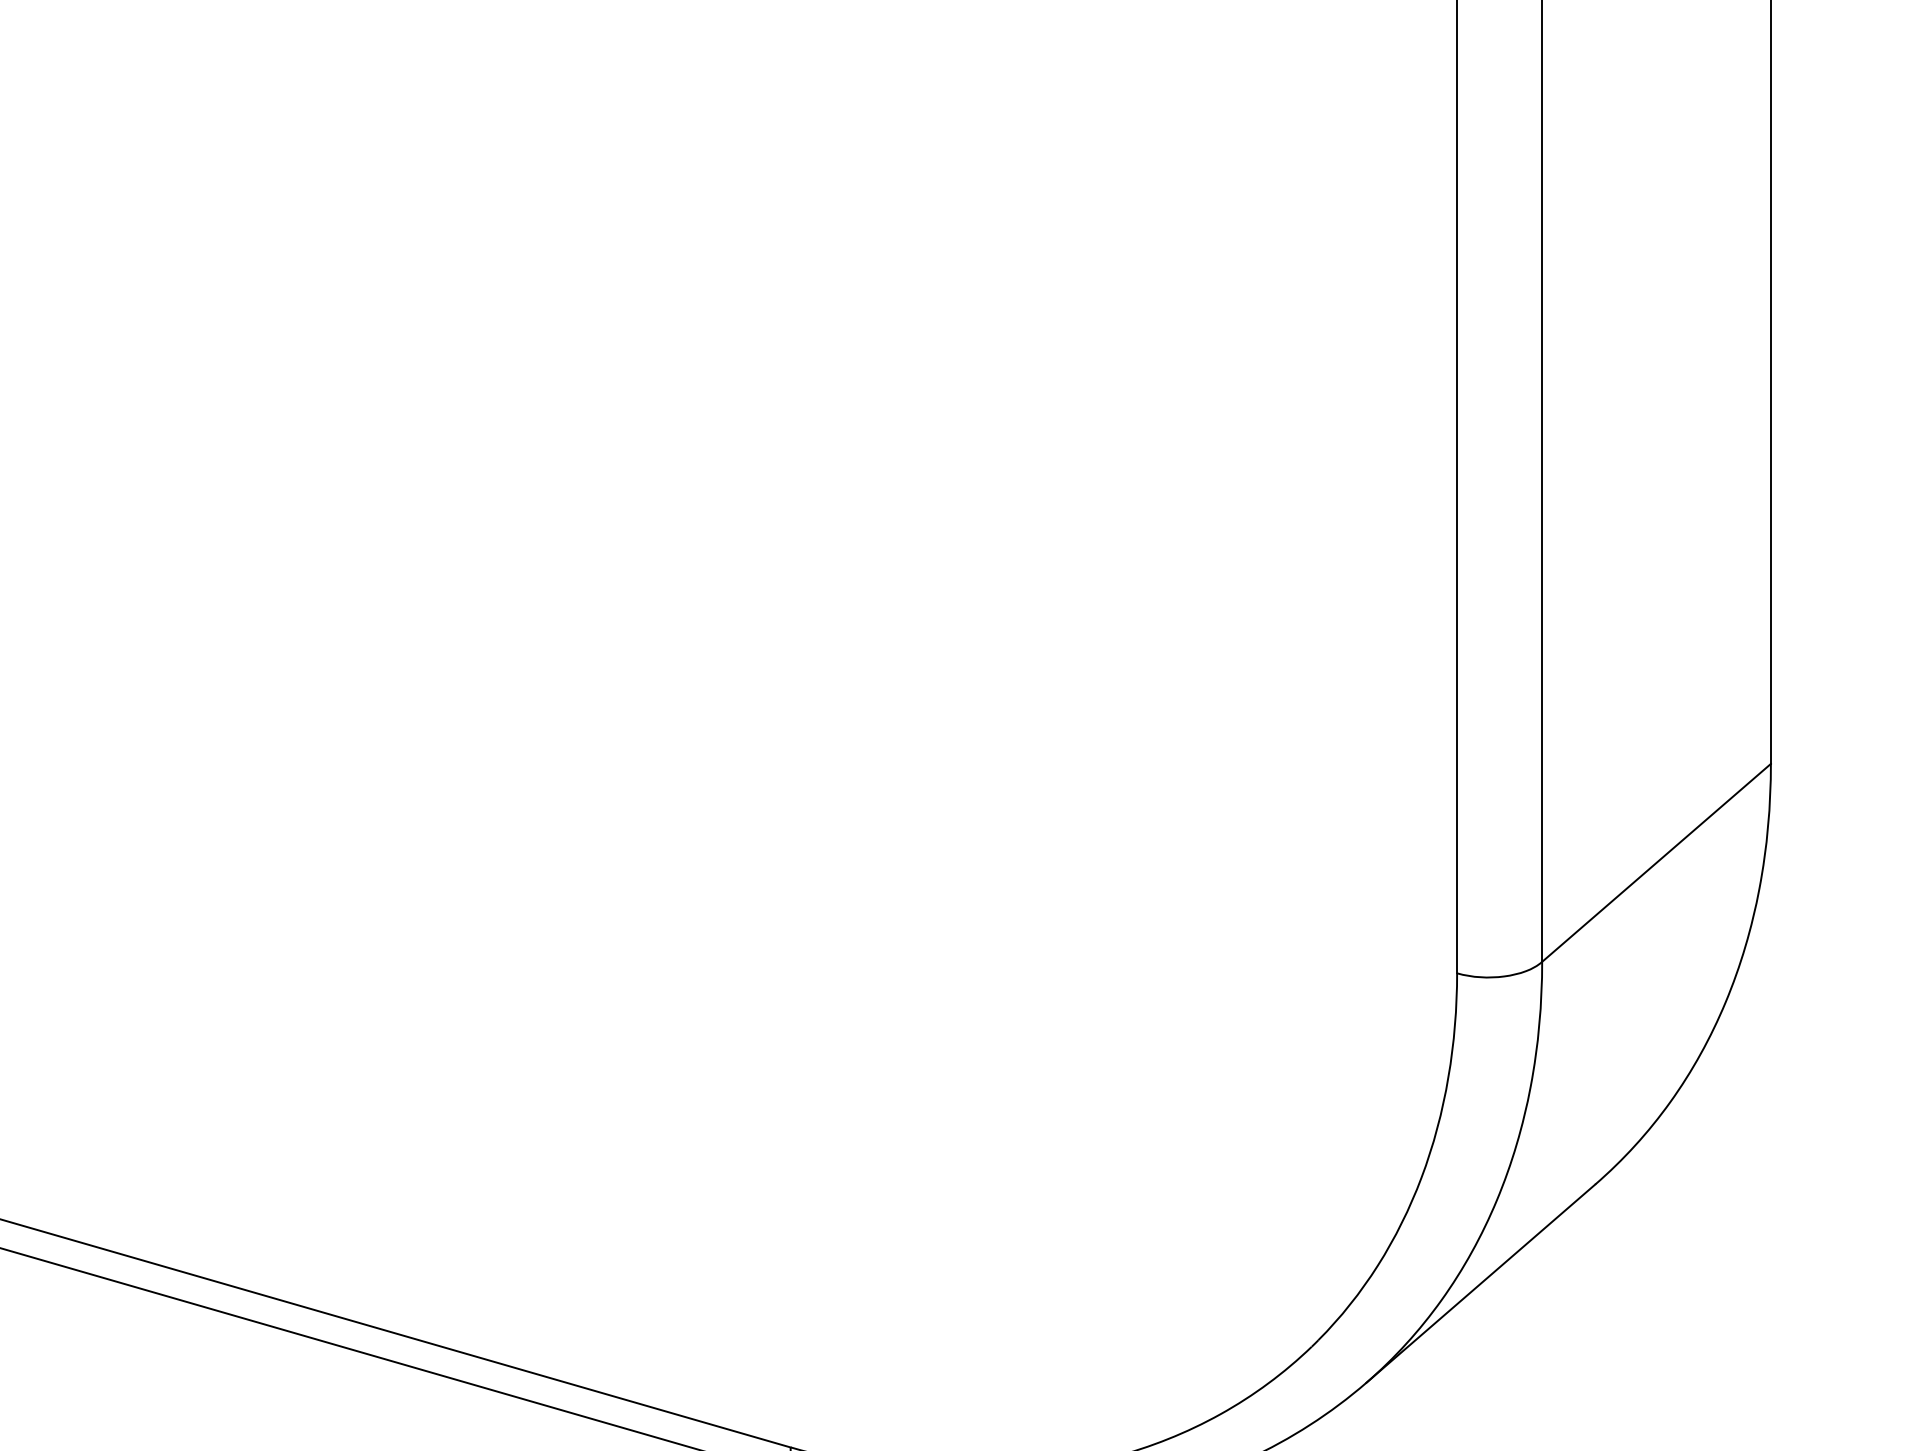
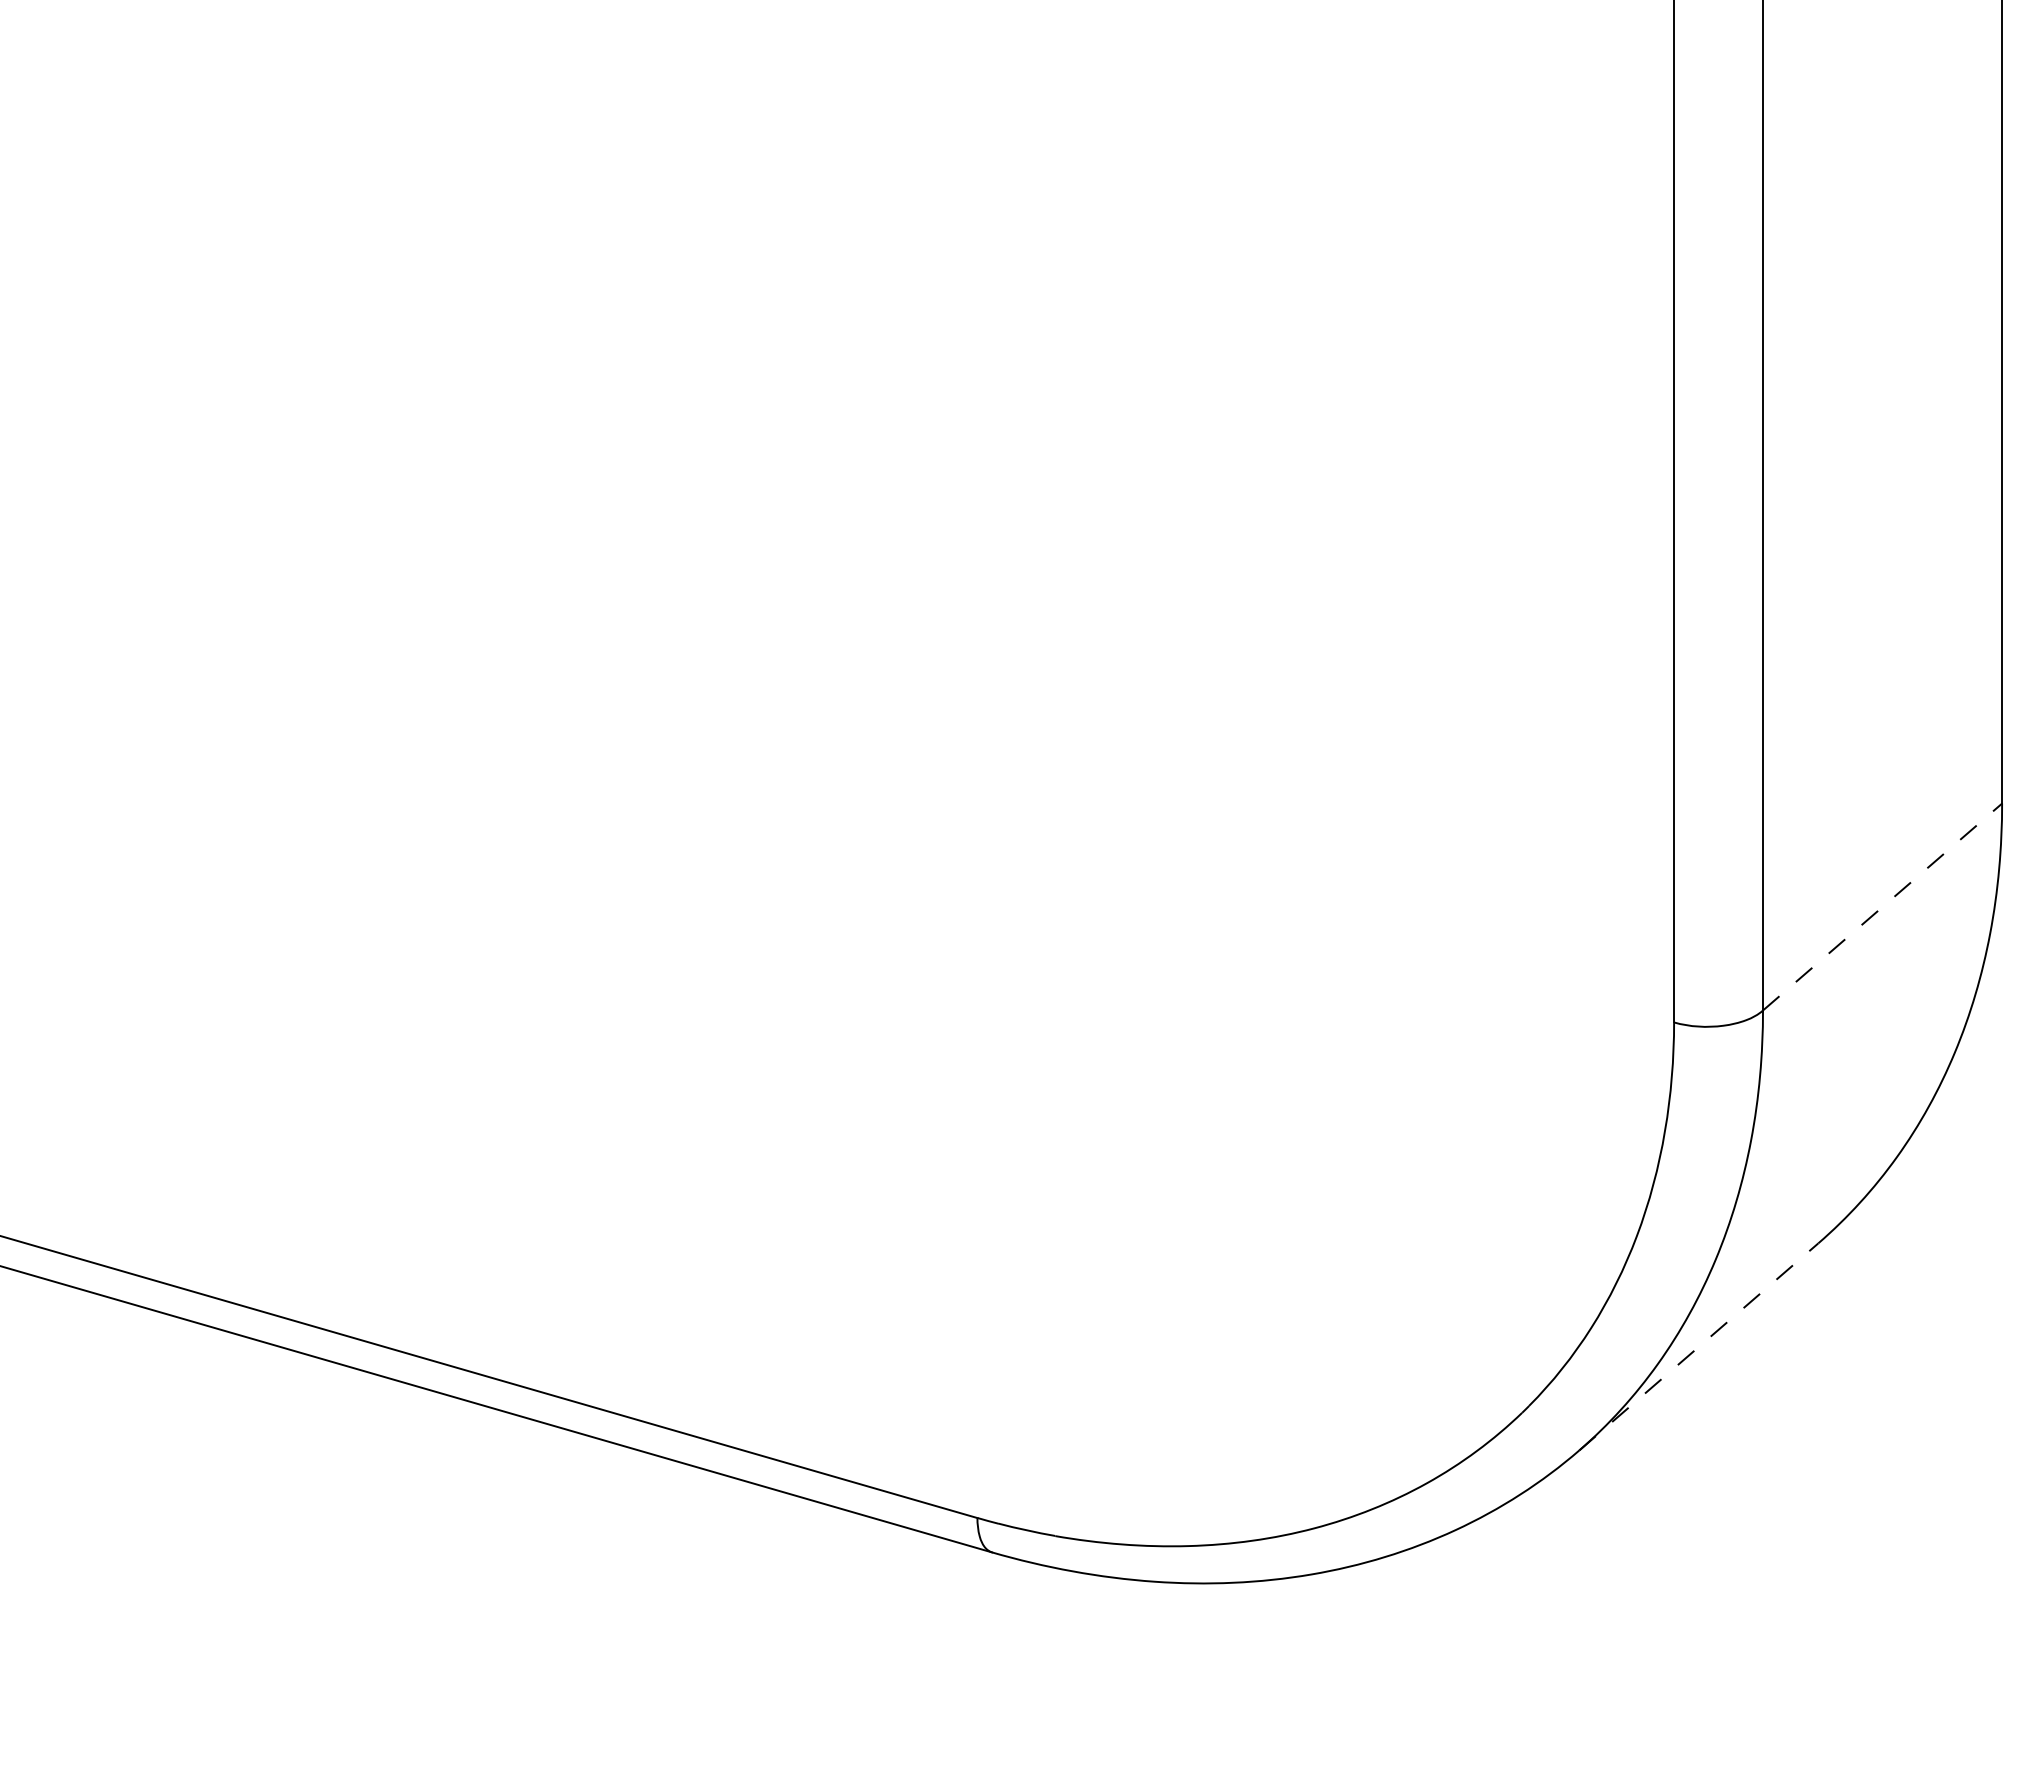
line: (1656, 862) -> (1882, 906), solid -> dashed
line: (1481, 1283) -> (1699, 1346), solid -> dashed

